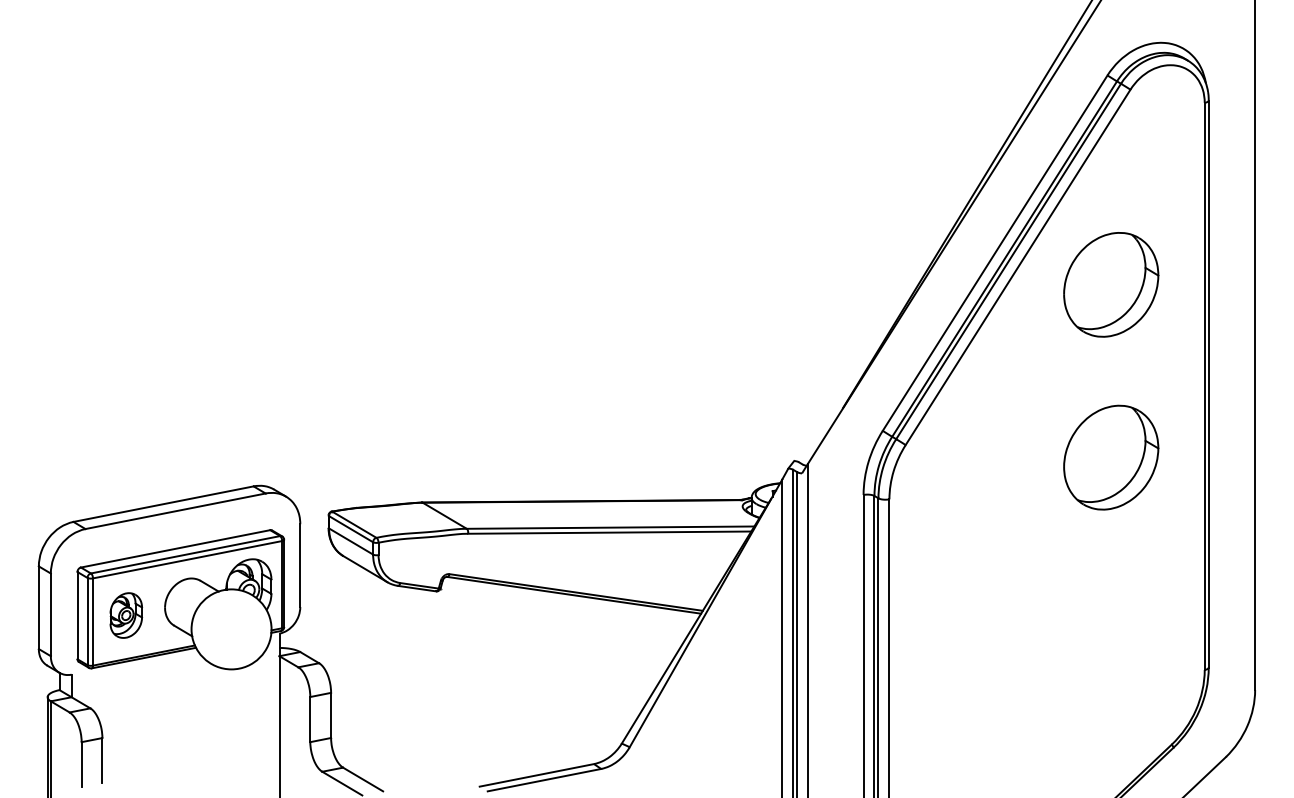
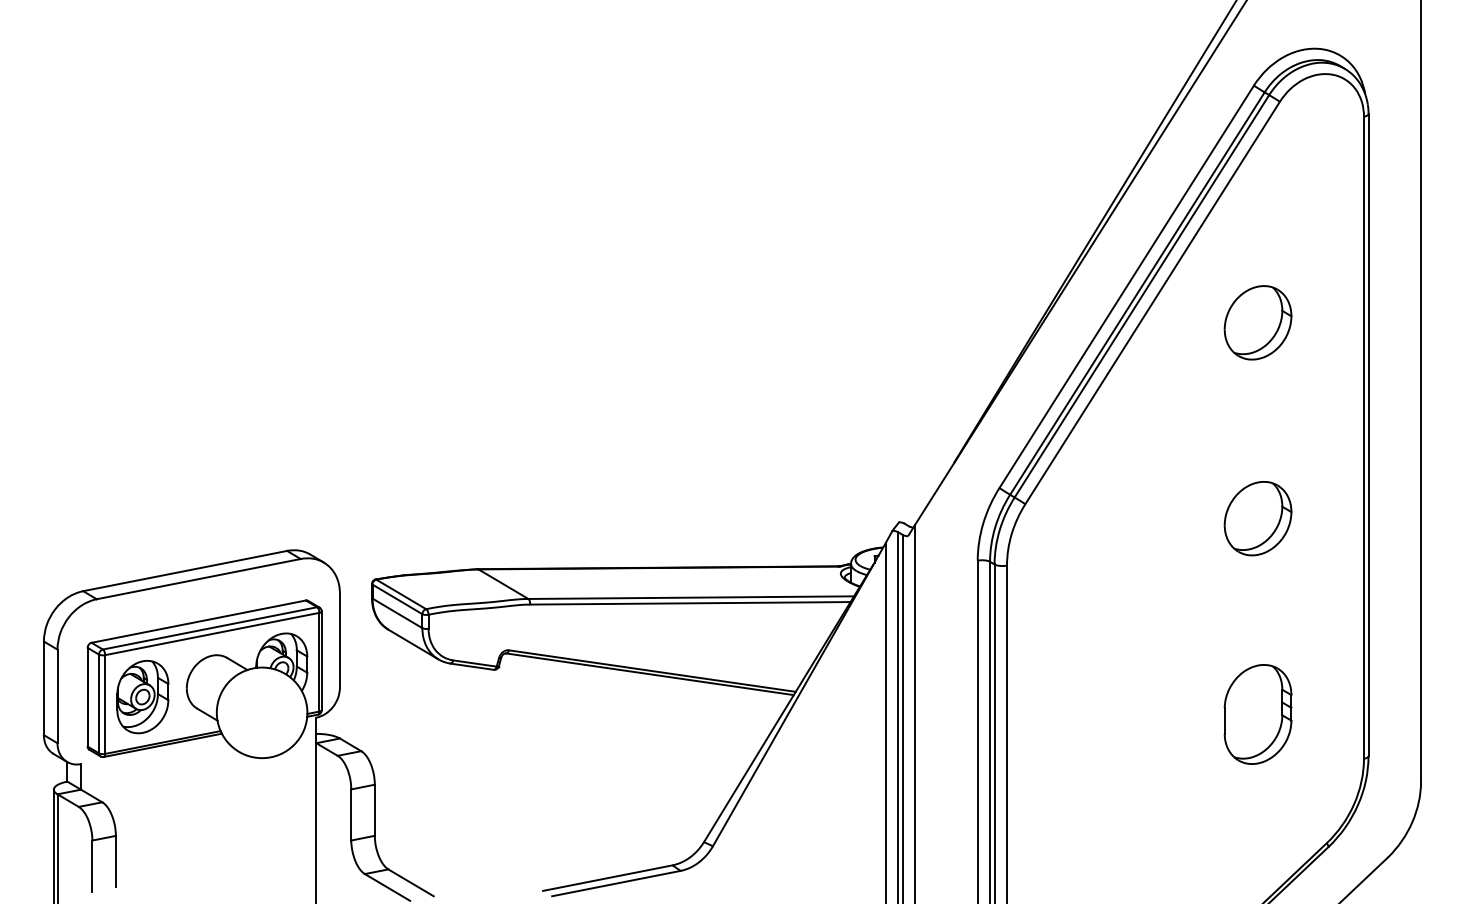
part: (1110, 284) -> (1257, 322), size x0.62
part: (1110, 457) -> (1257, 518), size x0.62
part: (125, 615) -> (142, 697), size x1.43
part: (1110, 630) -> (1257, 714), added

